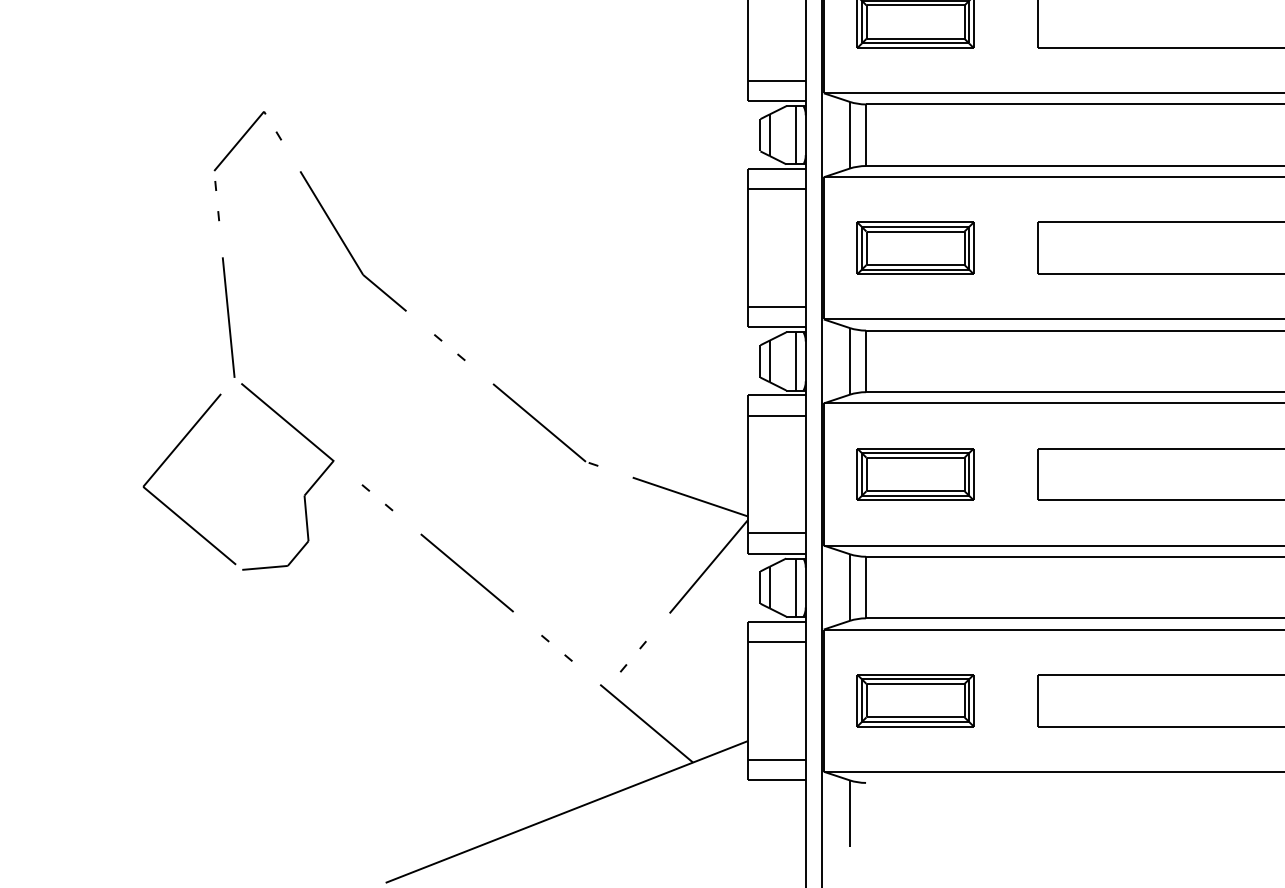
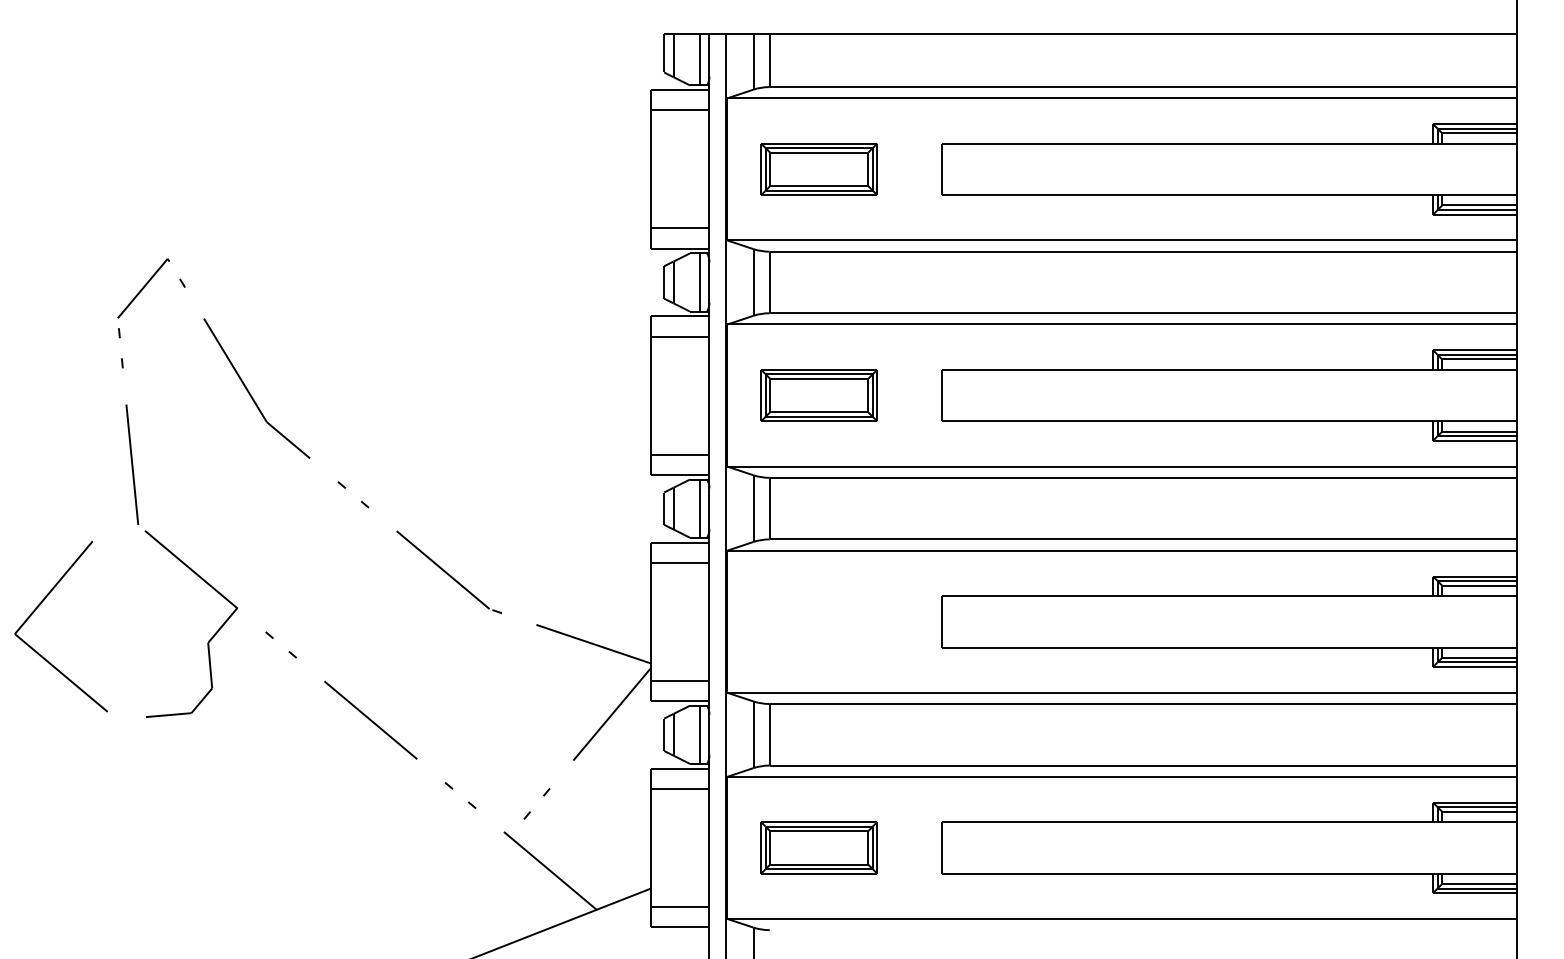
part: (168, 458) -> (40, 605), moved
part: (914, 474) -> (818, 621), removed

